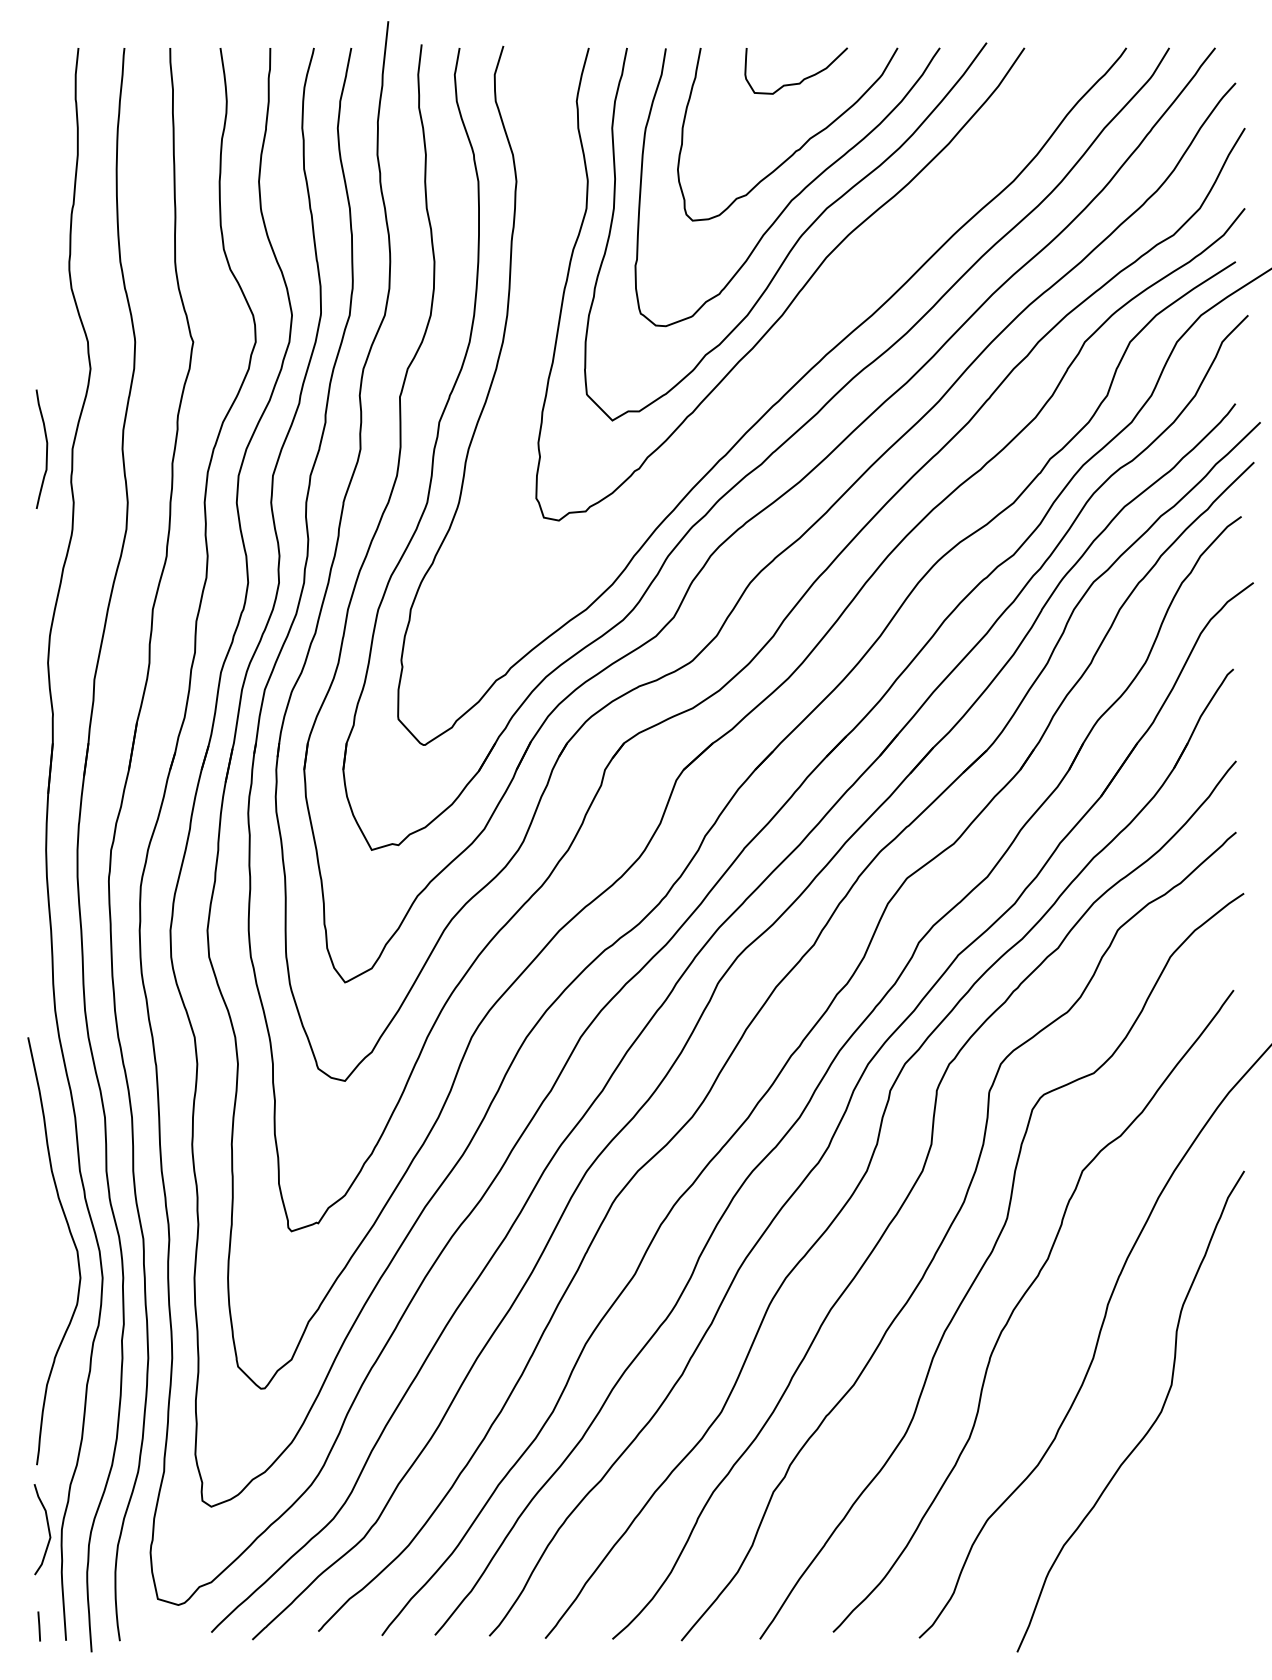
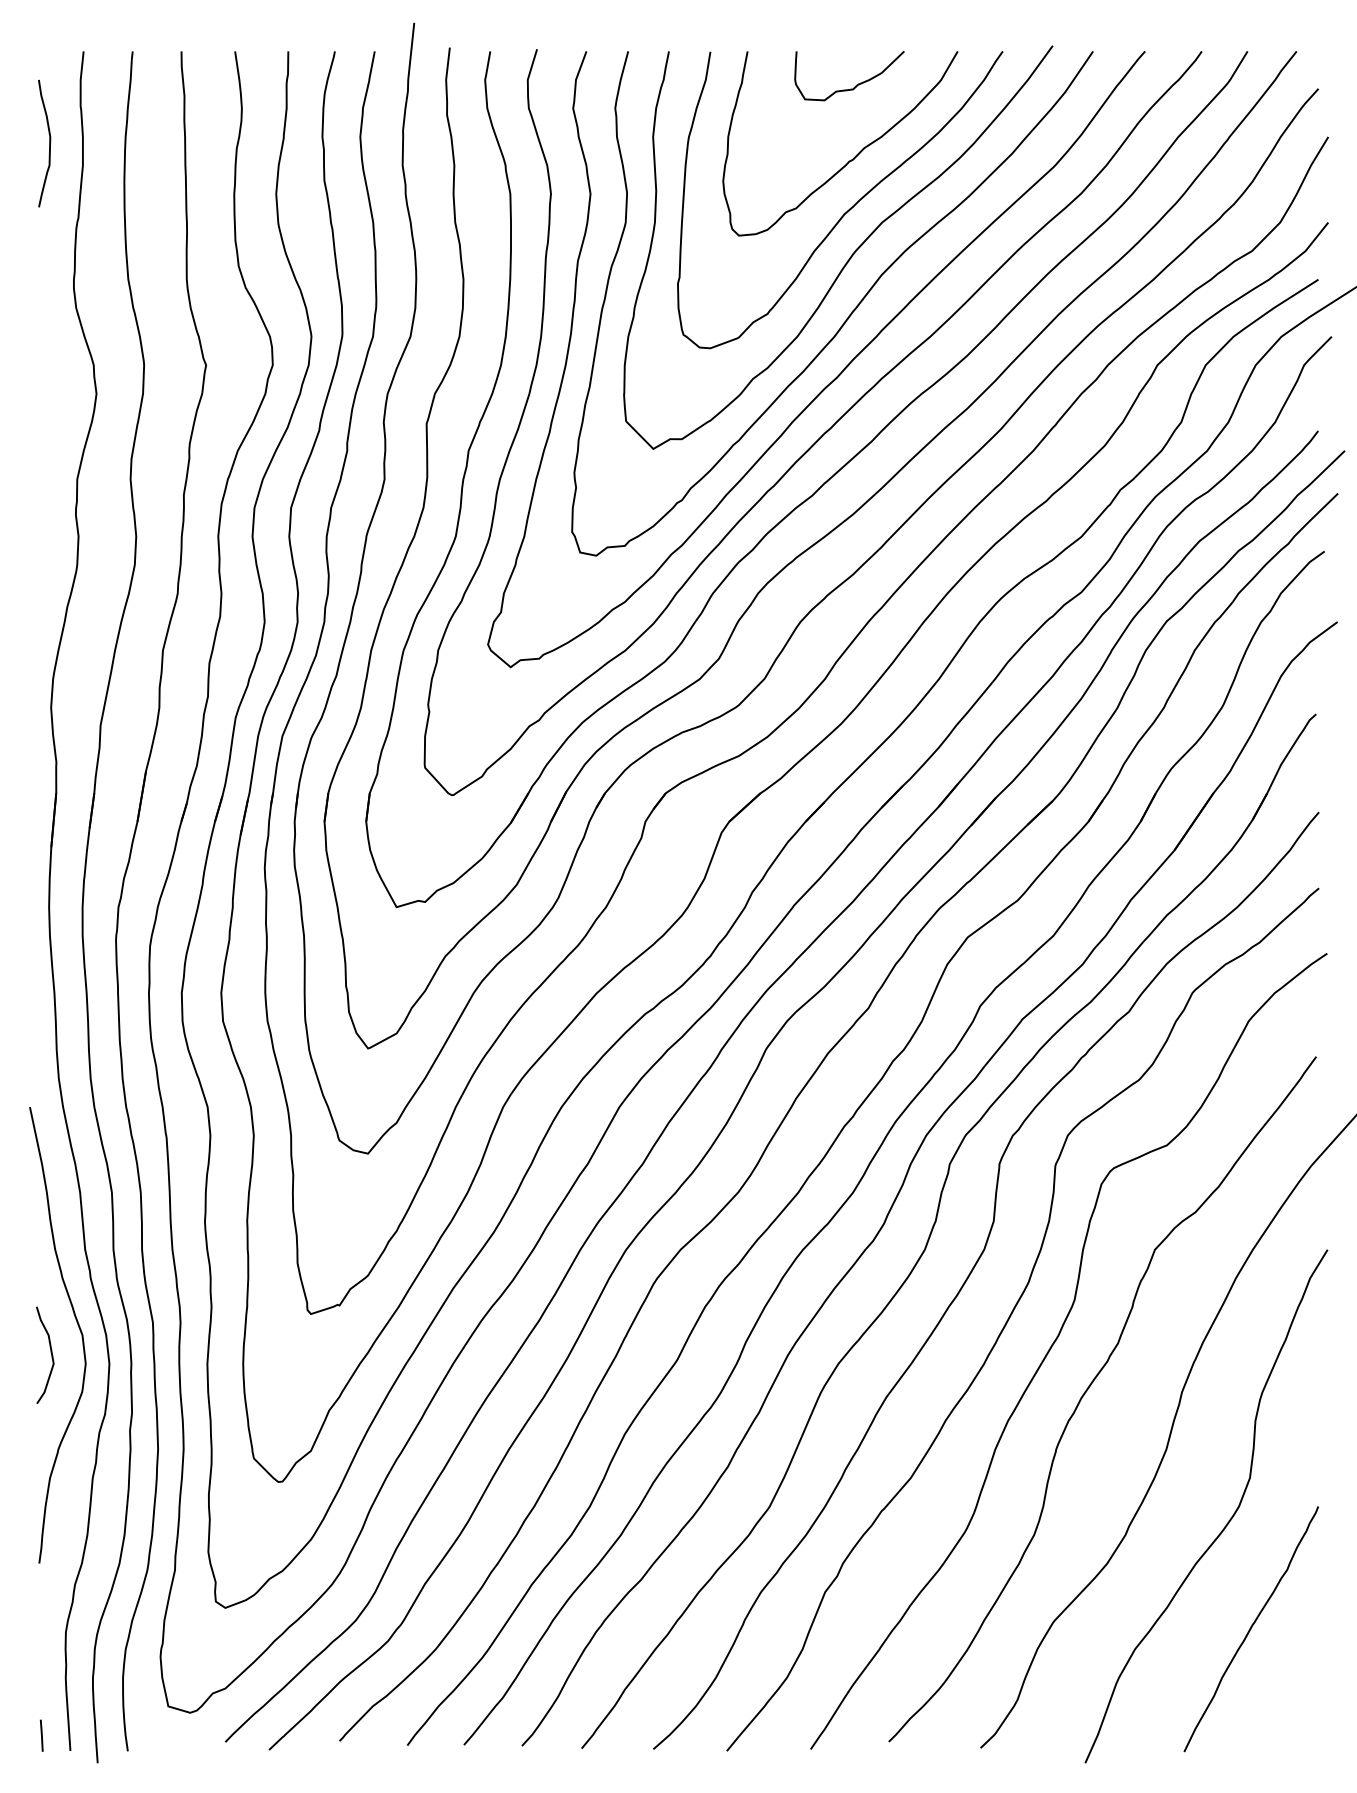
curve: (783, 353) -> (835, 377), added
curve: (46, 449) -> (49, 143), moved
curve: (47, 1526) -> (50, 1352), moved
curve: (1172, 1526) -> (1250, 1629), added

